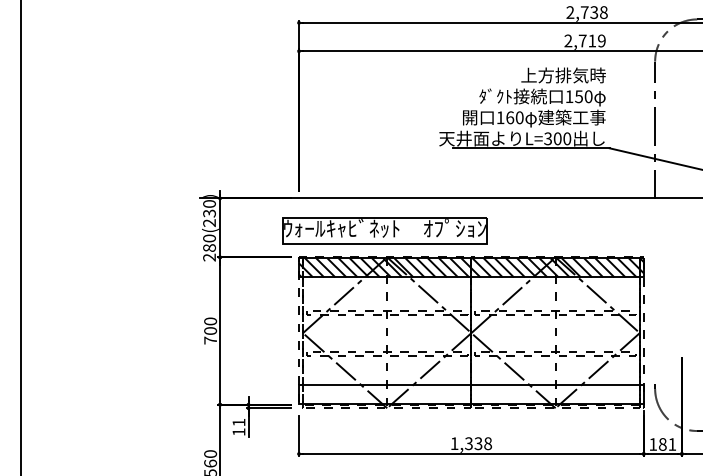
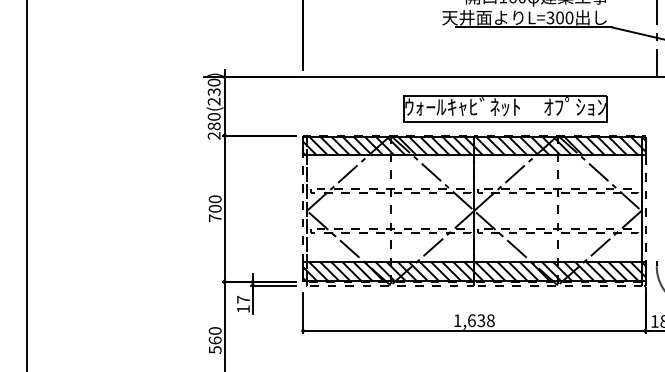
part: (384, 230) -> (505, 108), moved
hatch: (471, 393) -> (474, 270), added
text: (238, 422) -> (242, 299), 11 -> 17
text: (468, 443) -> (471, 320), 1,338 -> 1,638

